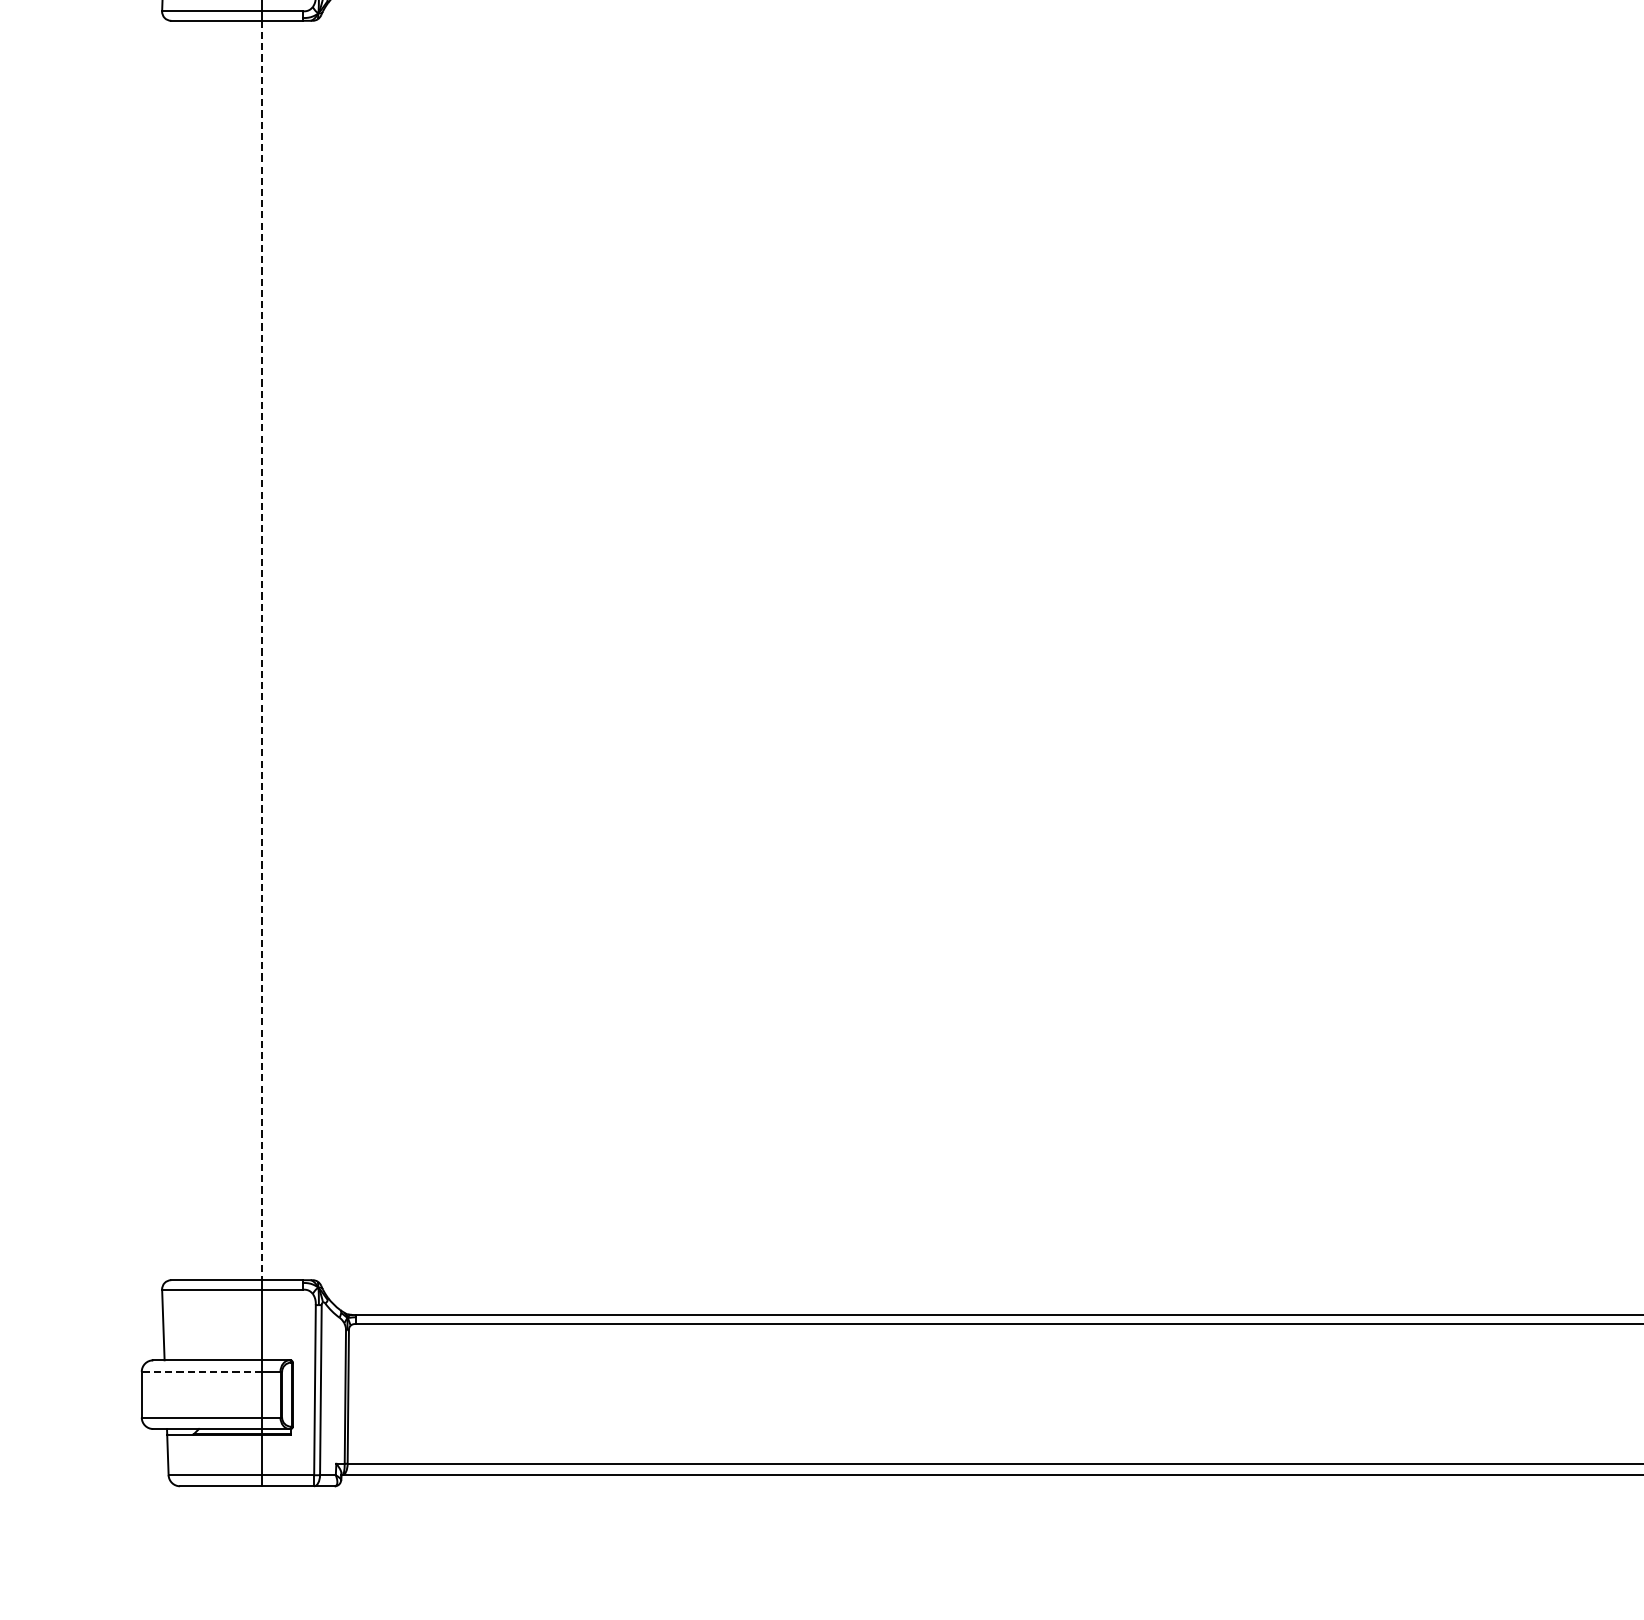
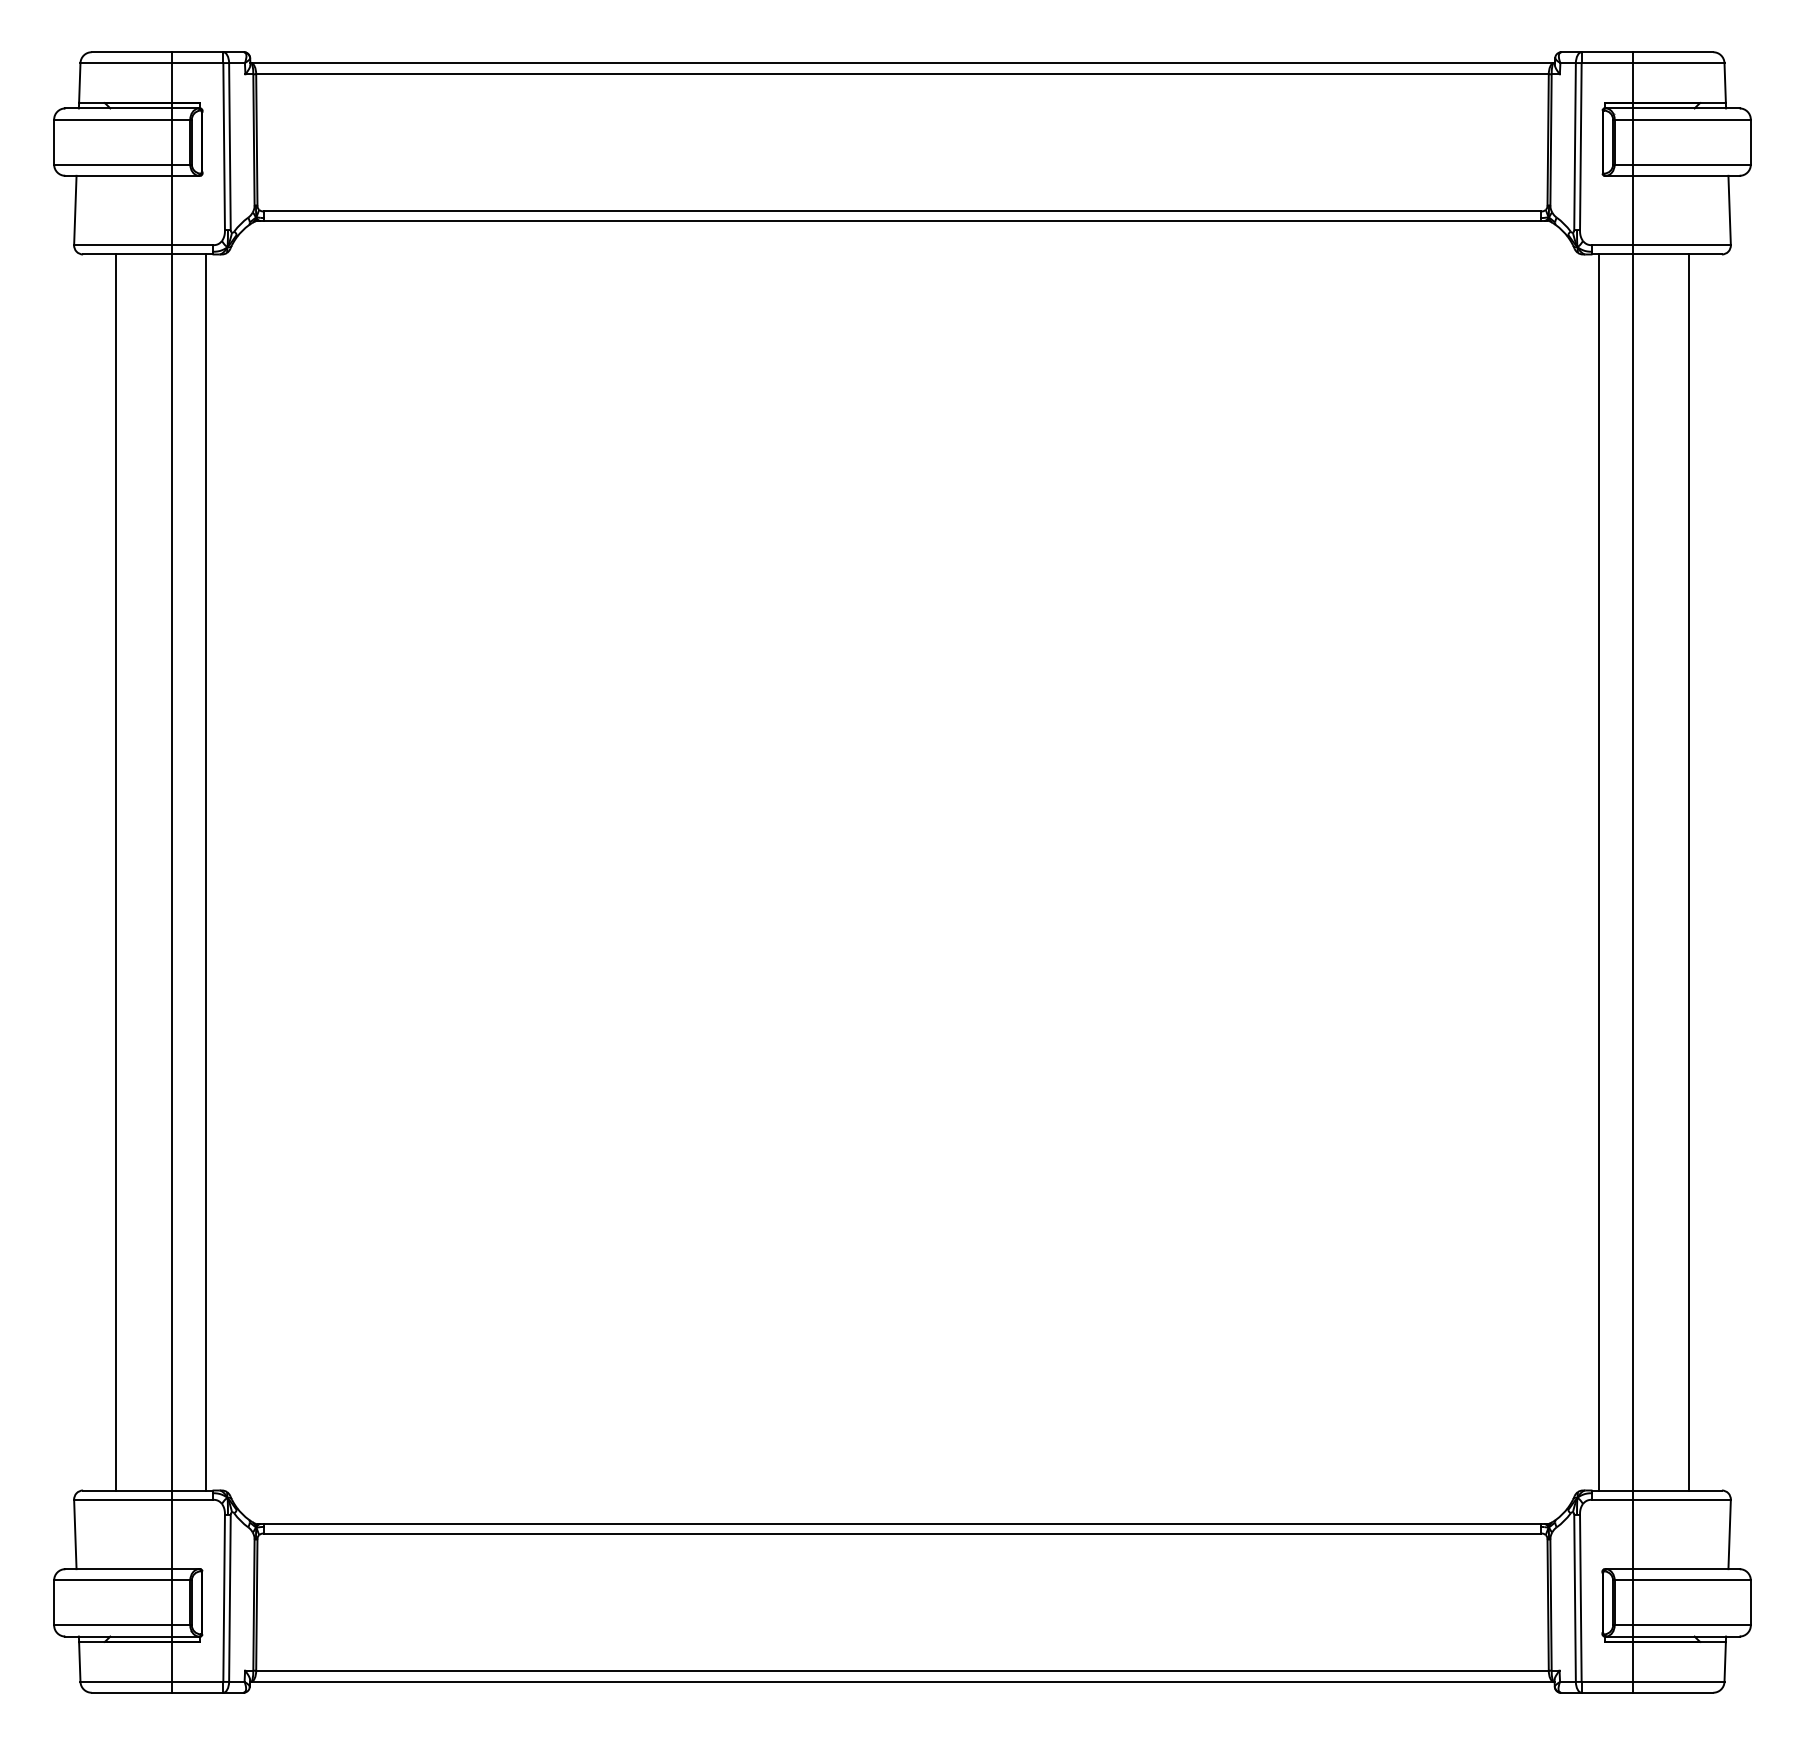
line: (204, 650) -> (115, 872), added
line: (262, 650) -> (172, 872), dashed -> solid
line: (295, 650) -> (205, 872), added
line: (202, 1371) -> (113, 1580), dashed -> solid

